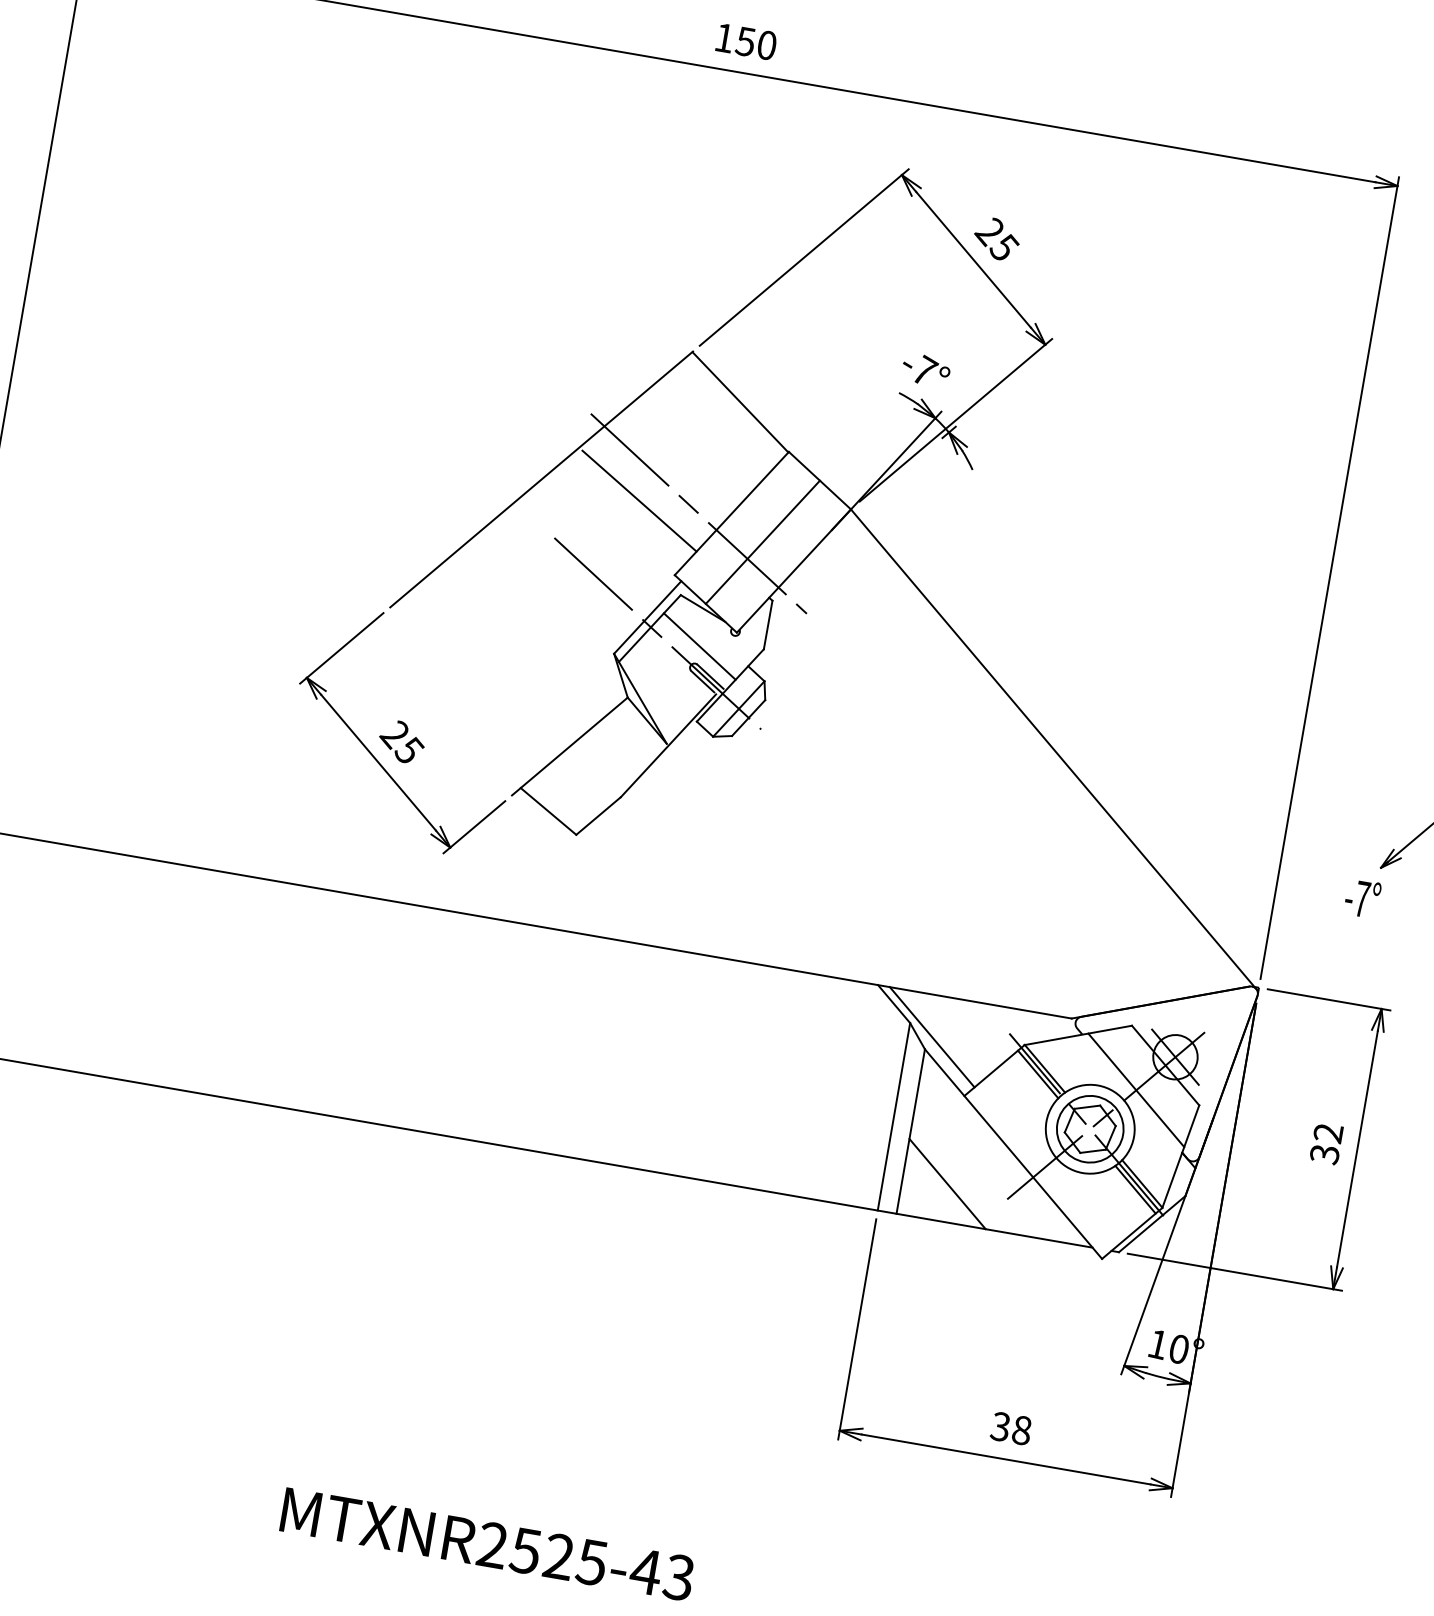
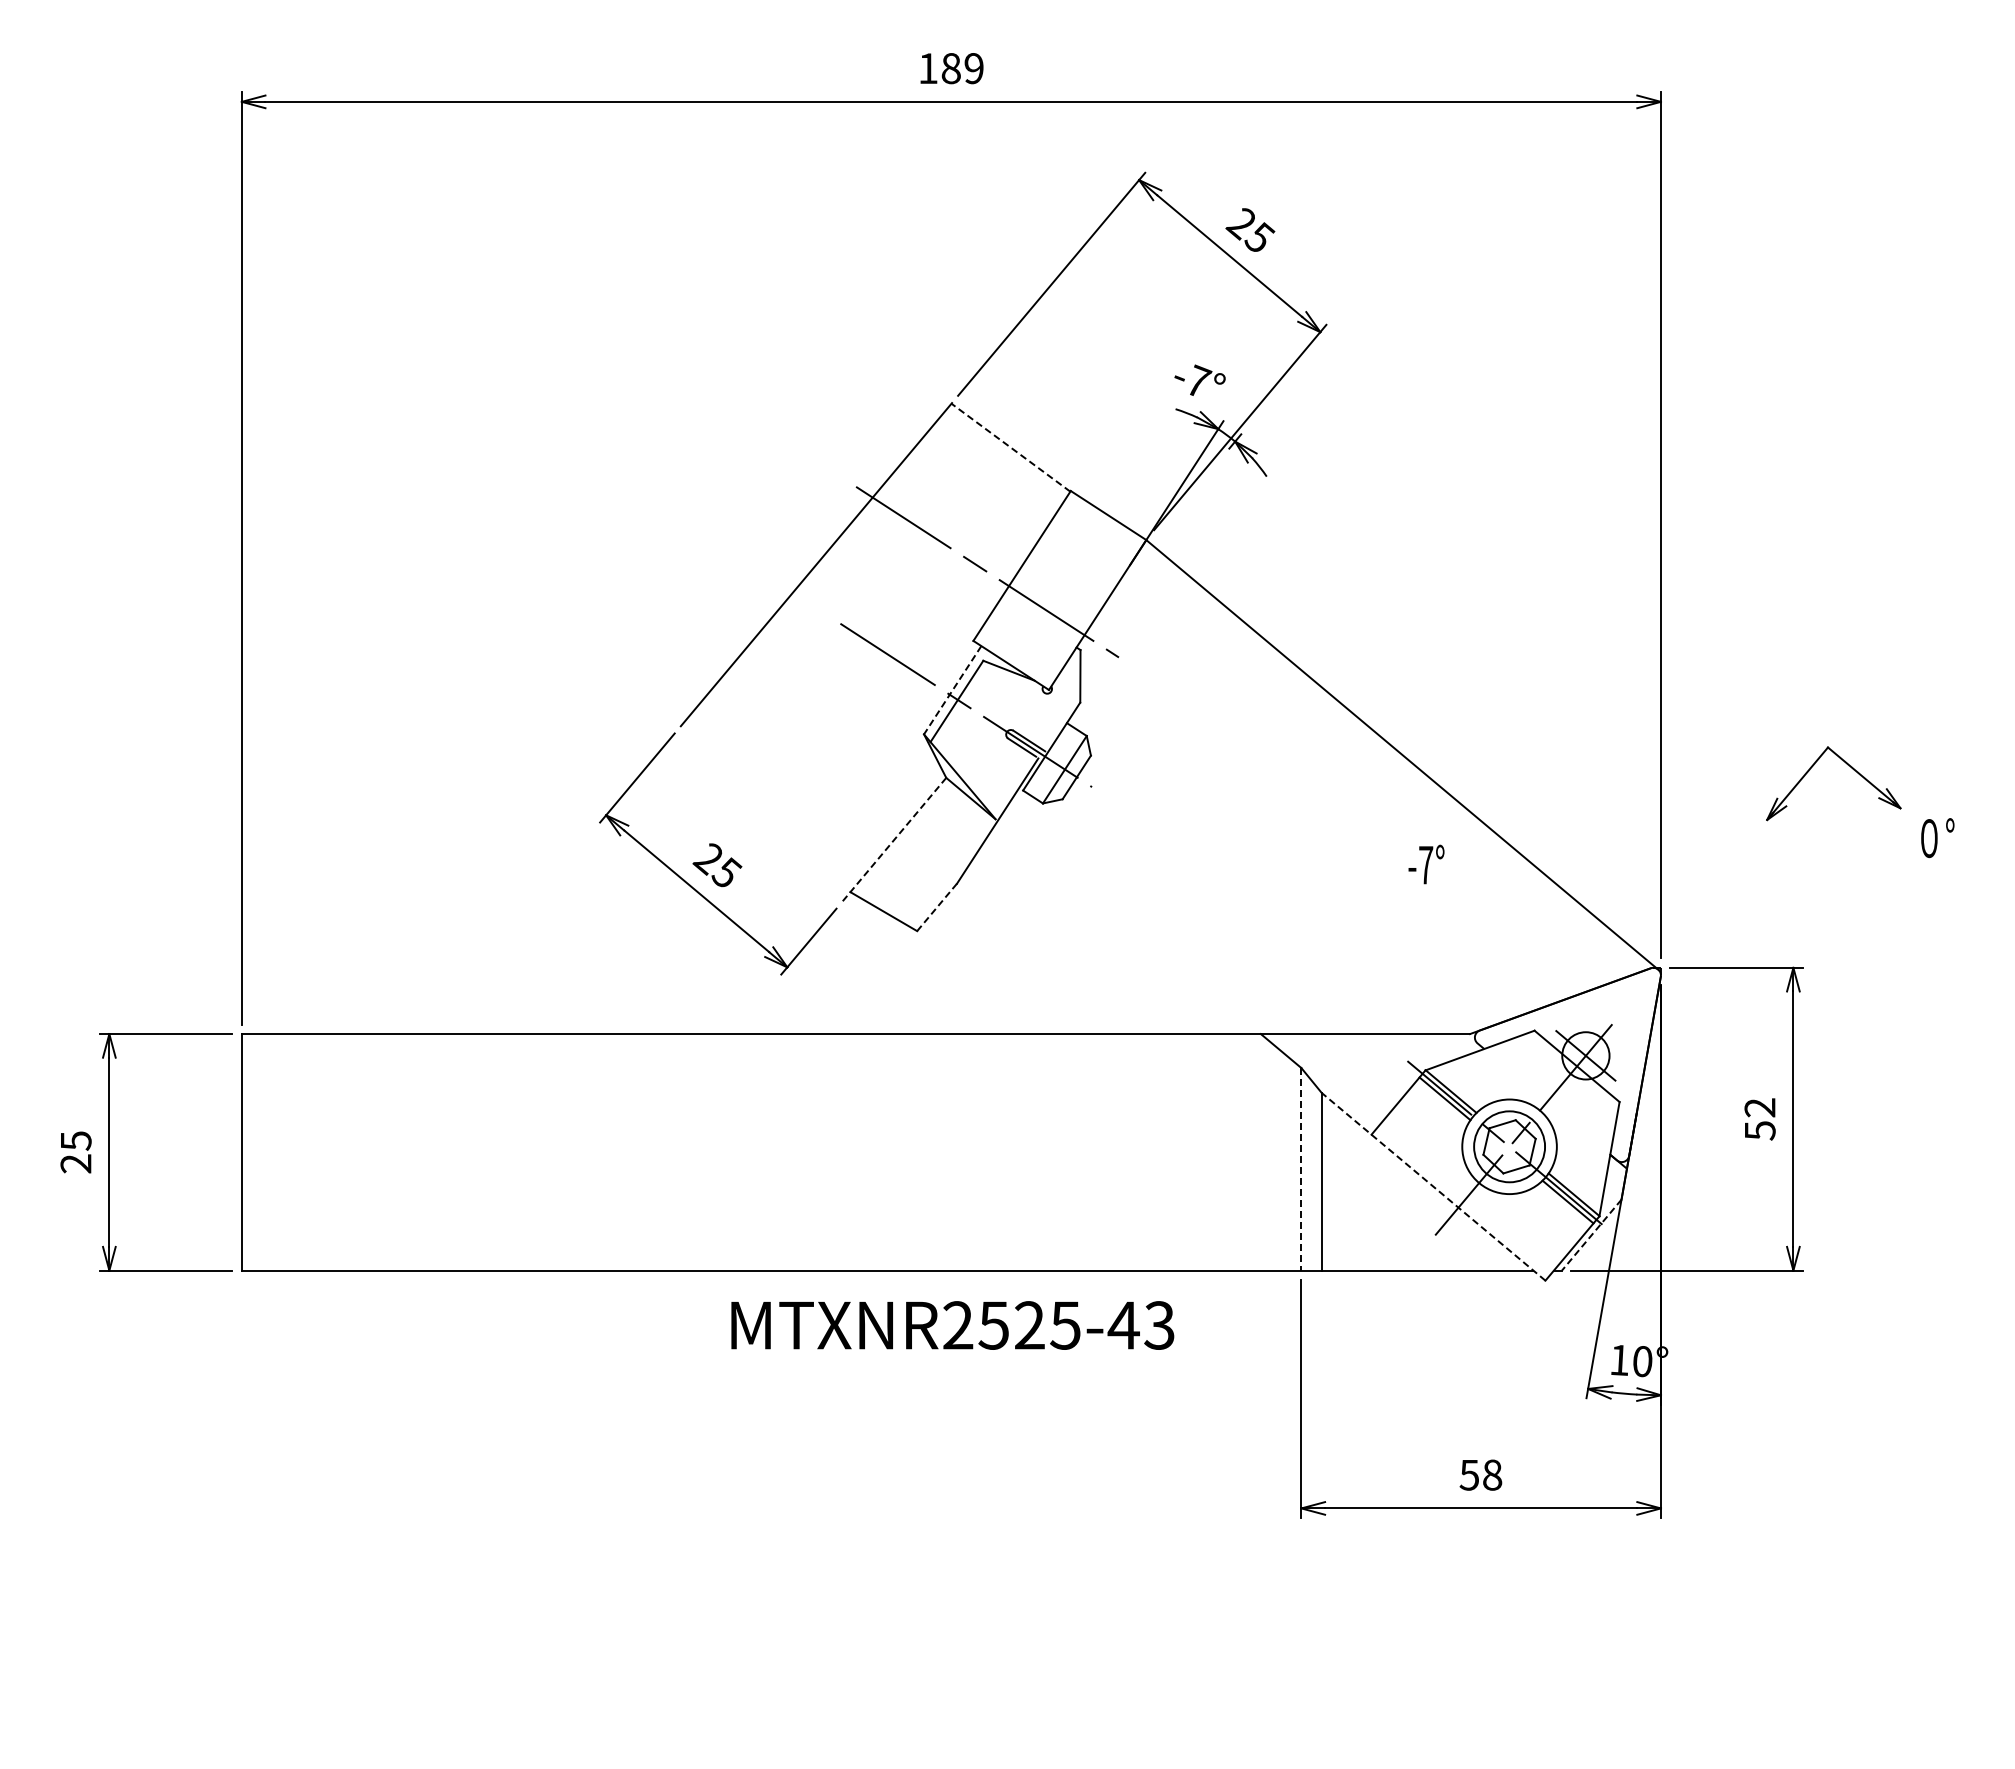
text: (756, 43) -> (962, 68), 150 -> 189
line: (740, 402) -> (1011, 447), solid -> dashed
line: (639, 501) -> (923, 569), removed
line: (762, 542) -> (1059, 590), removed
line: (647, 617) -> (952, 690), solid -> dashed
line: (699, 645) -> (1012, 710), removed
line: (569, 746) -> (894, 839), solid -> dashed
line: (598, 816) -> (937, 907), solid -> dashed
text: (1362, 898) -> (1426, 864), moved
line: (931, 1036) -> (1326, 1078), removed
line: (1136, 1090) -> (1550, 1097), removed
line: (893, 1116) -> (1301, 1169), solid -> dashed
line: (1013, 1153) -> (1433, 1186), solid -> dashed
text: (1324, 1154) -> (1759, 1130), 32 -> 52
line: (947, 1183) -> (1369, 1229), removed
line: (1151, 1224) -> (1591, 1235), solid -> dashed
text: (1000, 1426) -> (1469, 1474), 38 -> 58
text: (487, 1544) -> (952, 1325), moved

